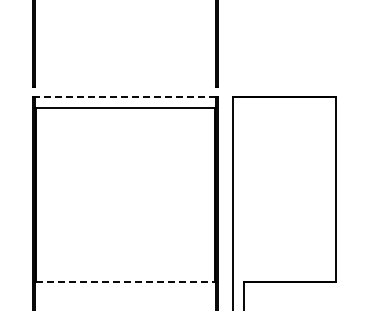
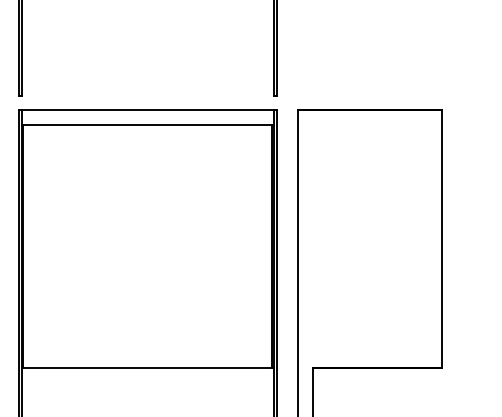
line: (124, 97) -> (146, 110), dashed -> solid
line: (125, 282) -> (147, 368), dashed -> solid

